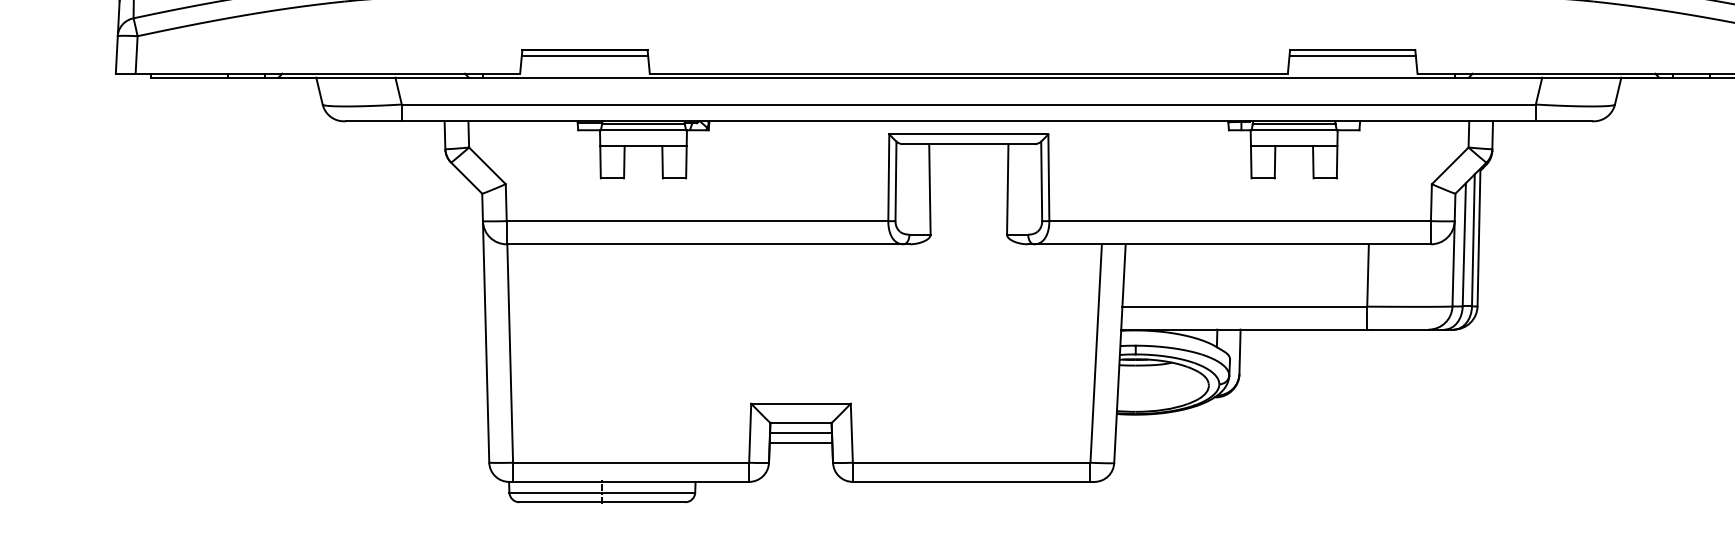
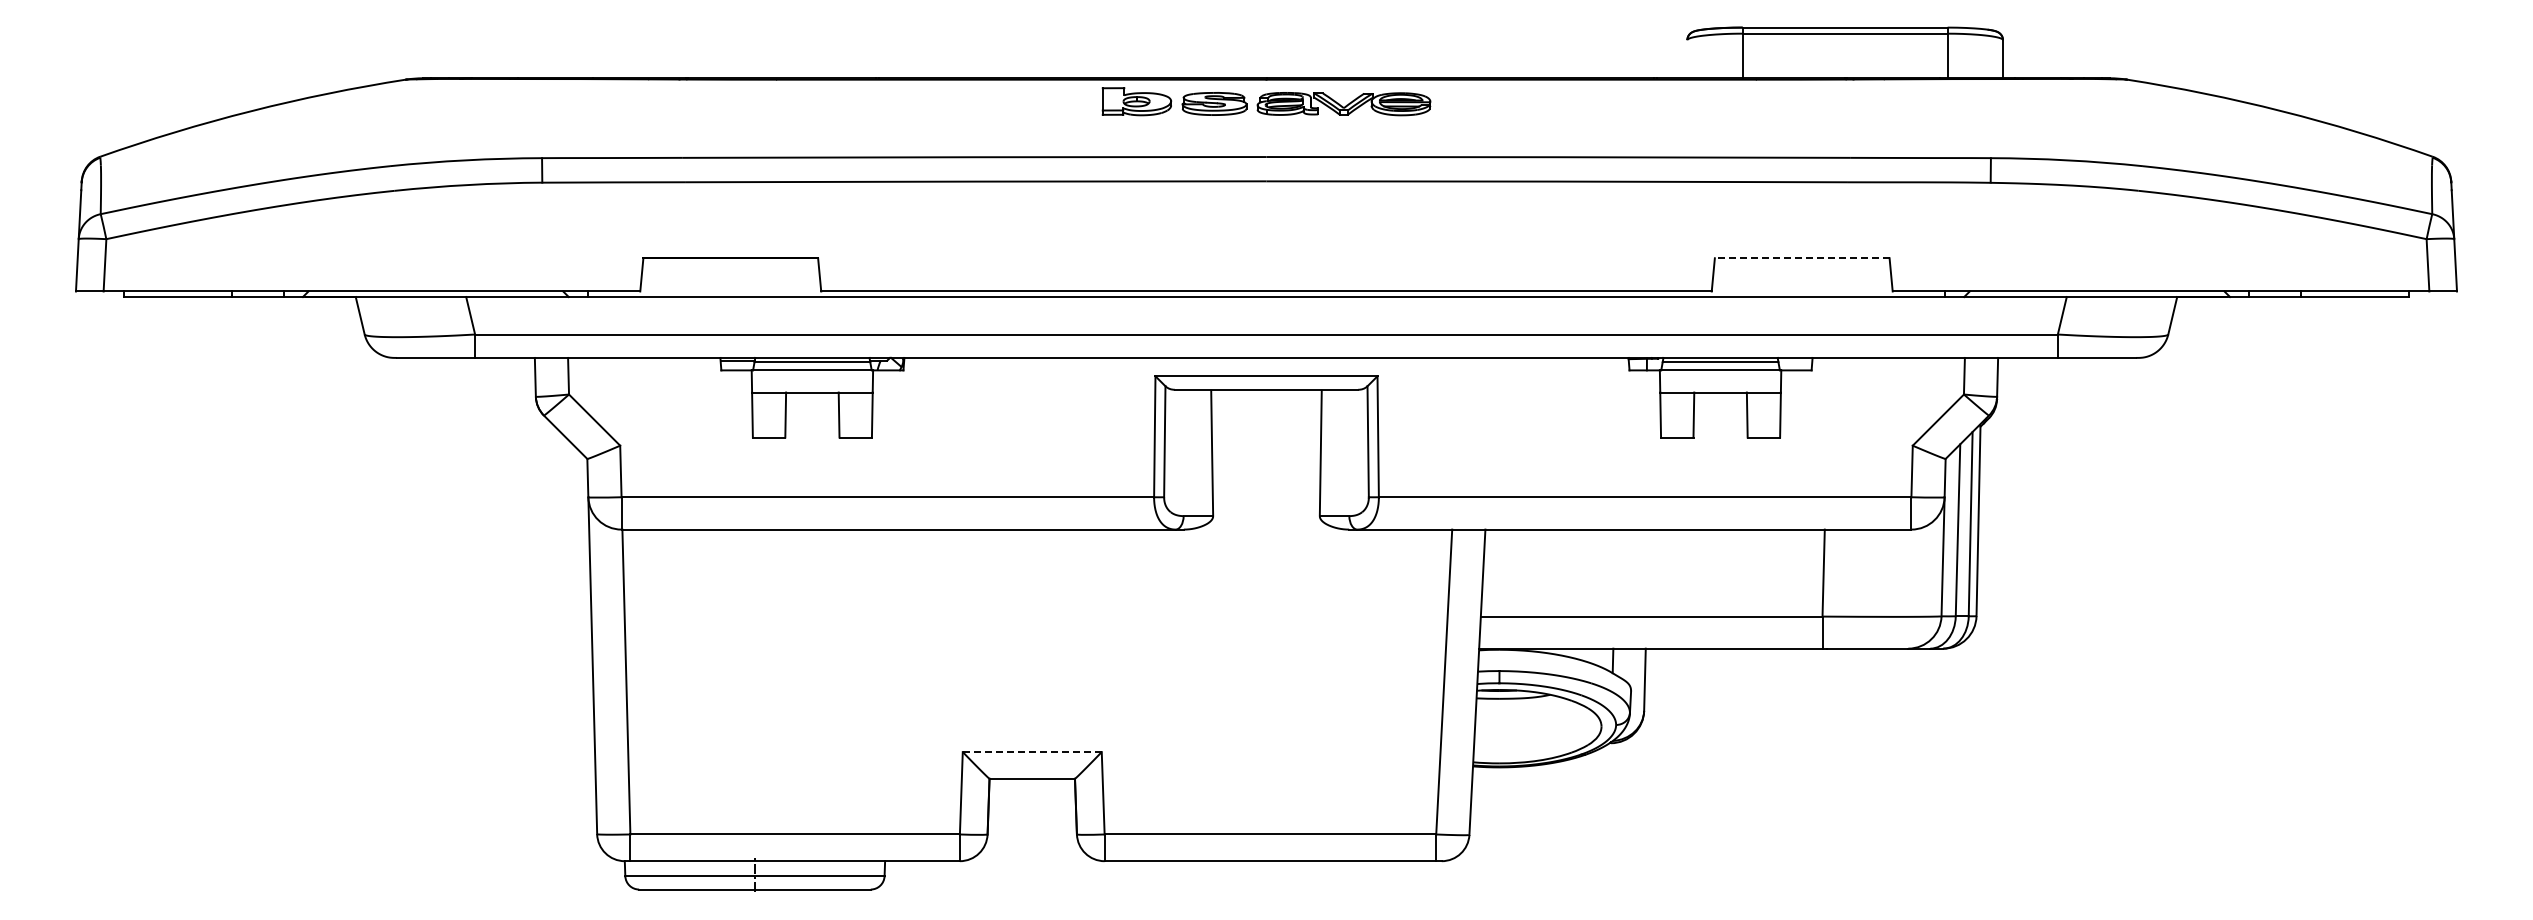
line: (1352, 50) -> (1801, 258), solid -> dashed
line: (584, 55) -> (730, 266), removed
line: (1352, 55) -> (1802, 266), removed
line: (801, 404) -> (1032, 752), solid -> dashed
line: (801, 433) -> (1032, 793), removed
line: (800, 442) -> (1031, 806), removed

